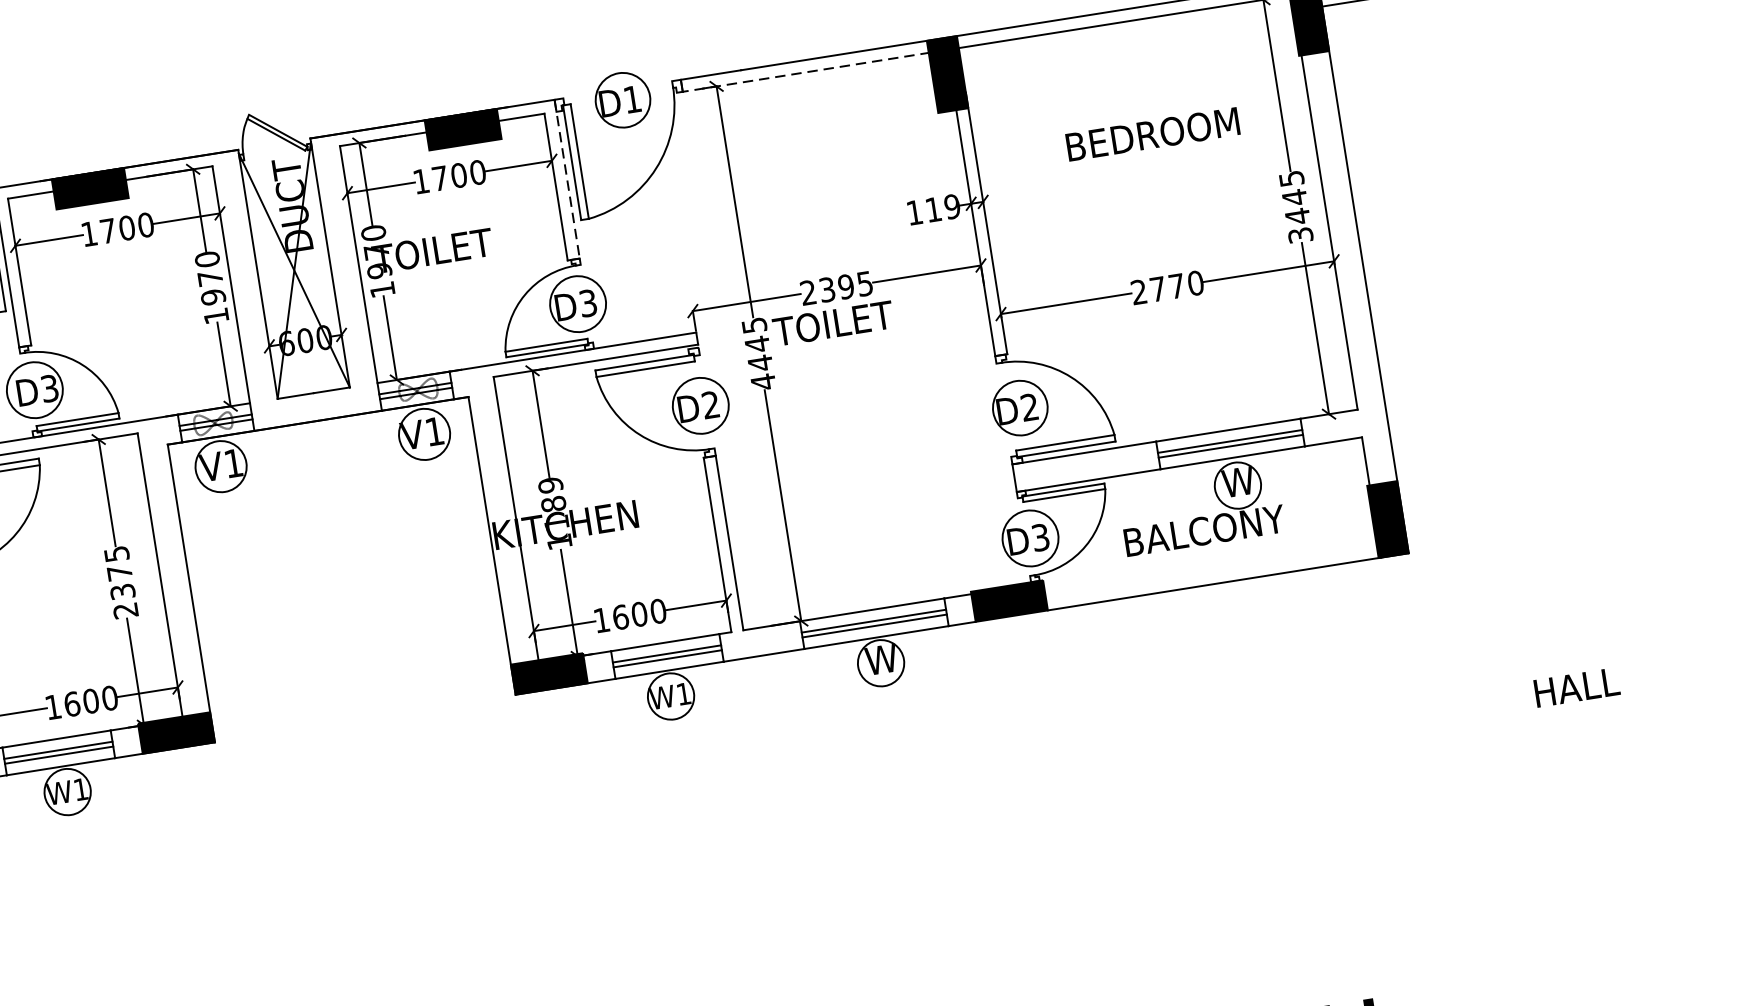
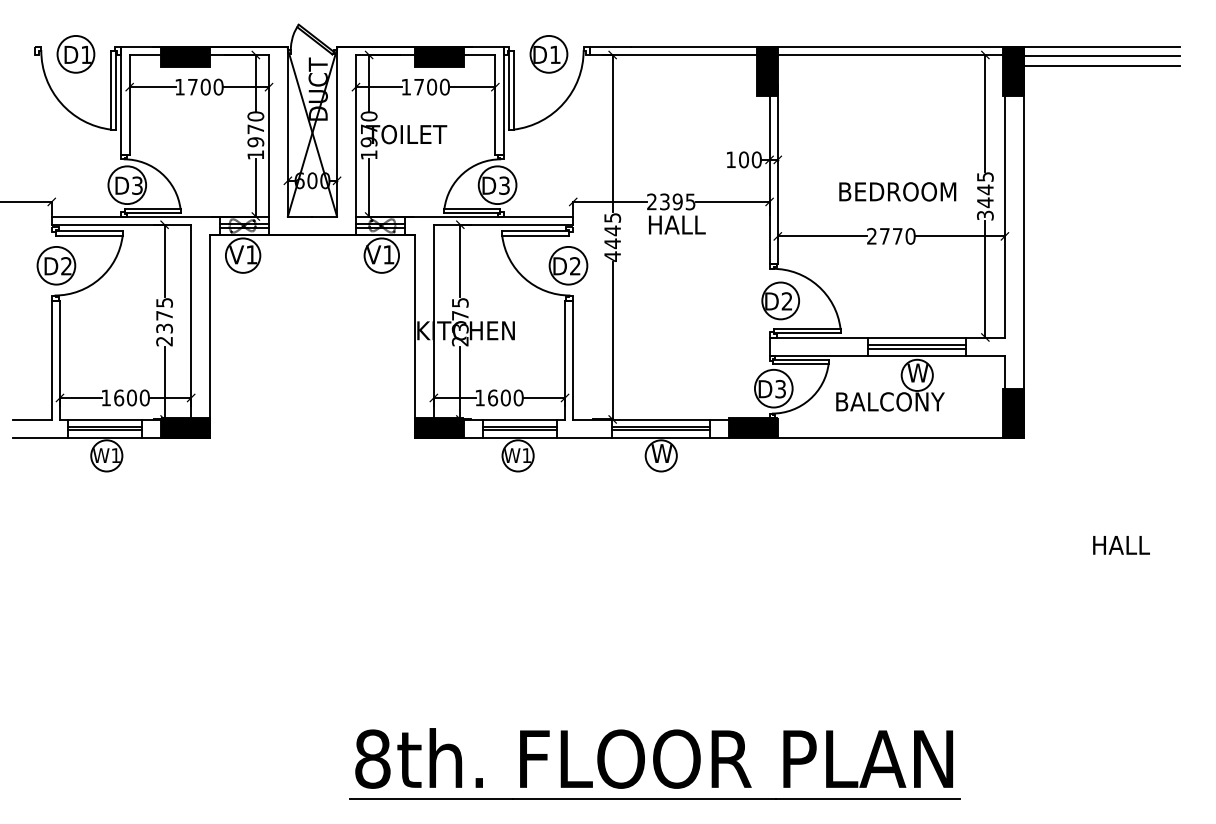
line: (814, 71) -> (679, 55), dashed -> solid
text: (1152, 133) -> (897, 191), moved
line: (567, 179) -> (503, 101), dashed -> solid
text: (943, 207) -> (750, 159), 119 -> 100
text: (832, 322) -> (664, 224), TOILET -> HALL
text: (553, 512) -> (459, 321), 1189 -> 2375

